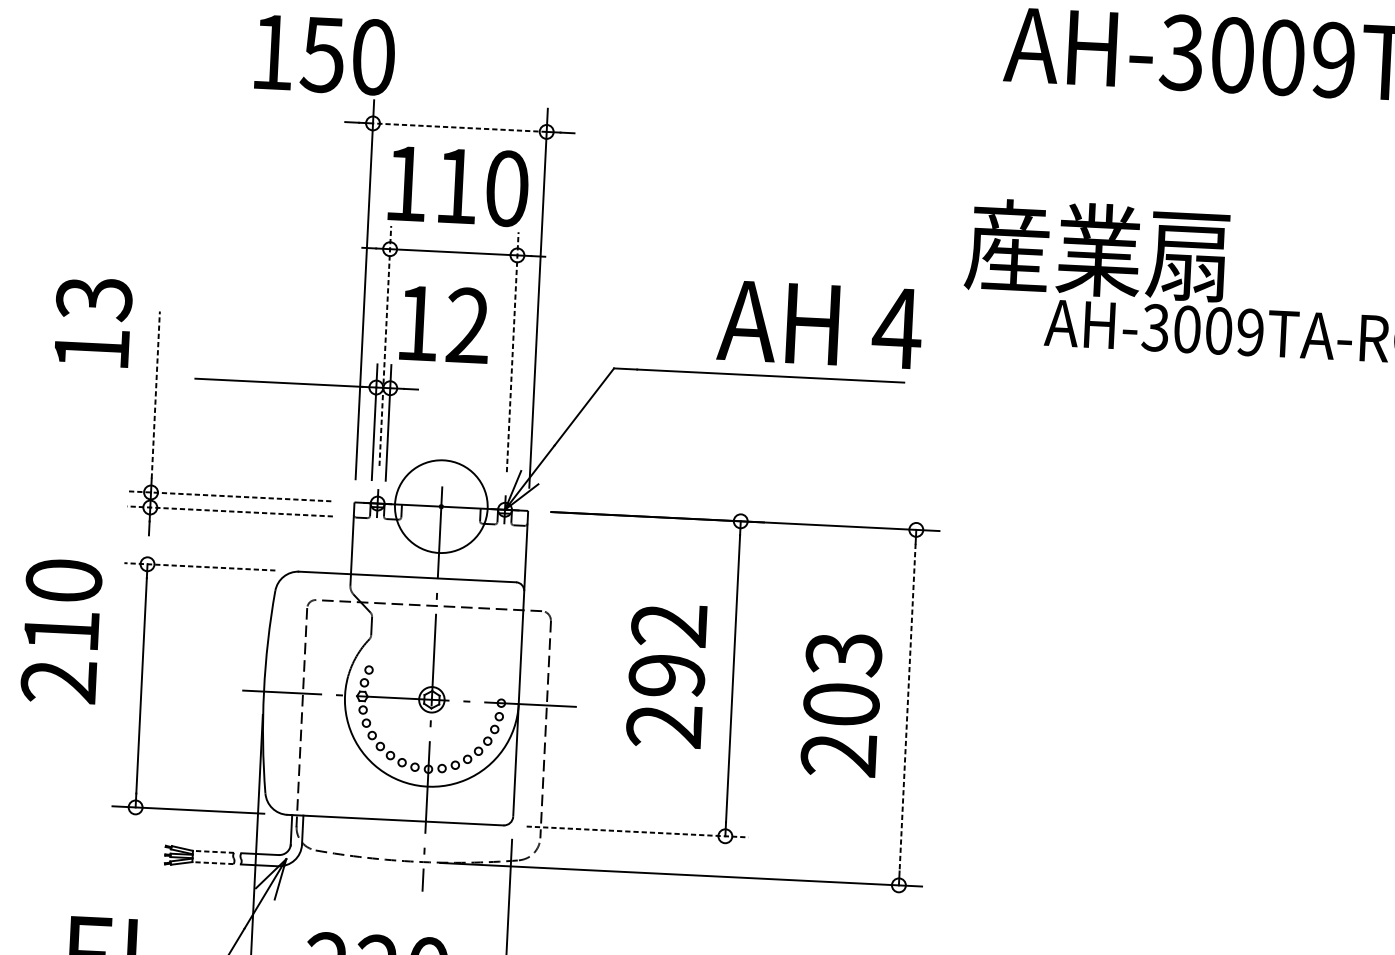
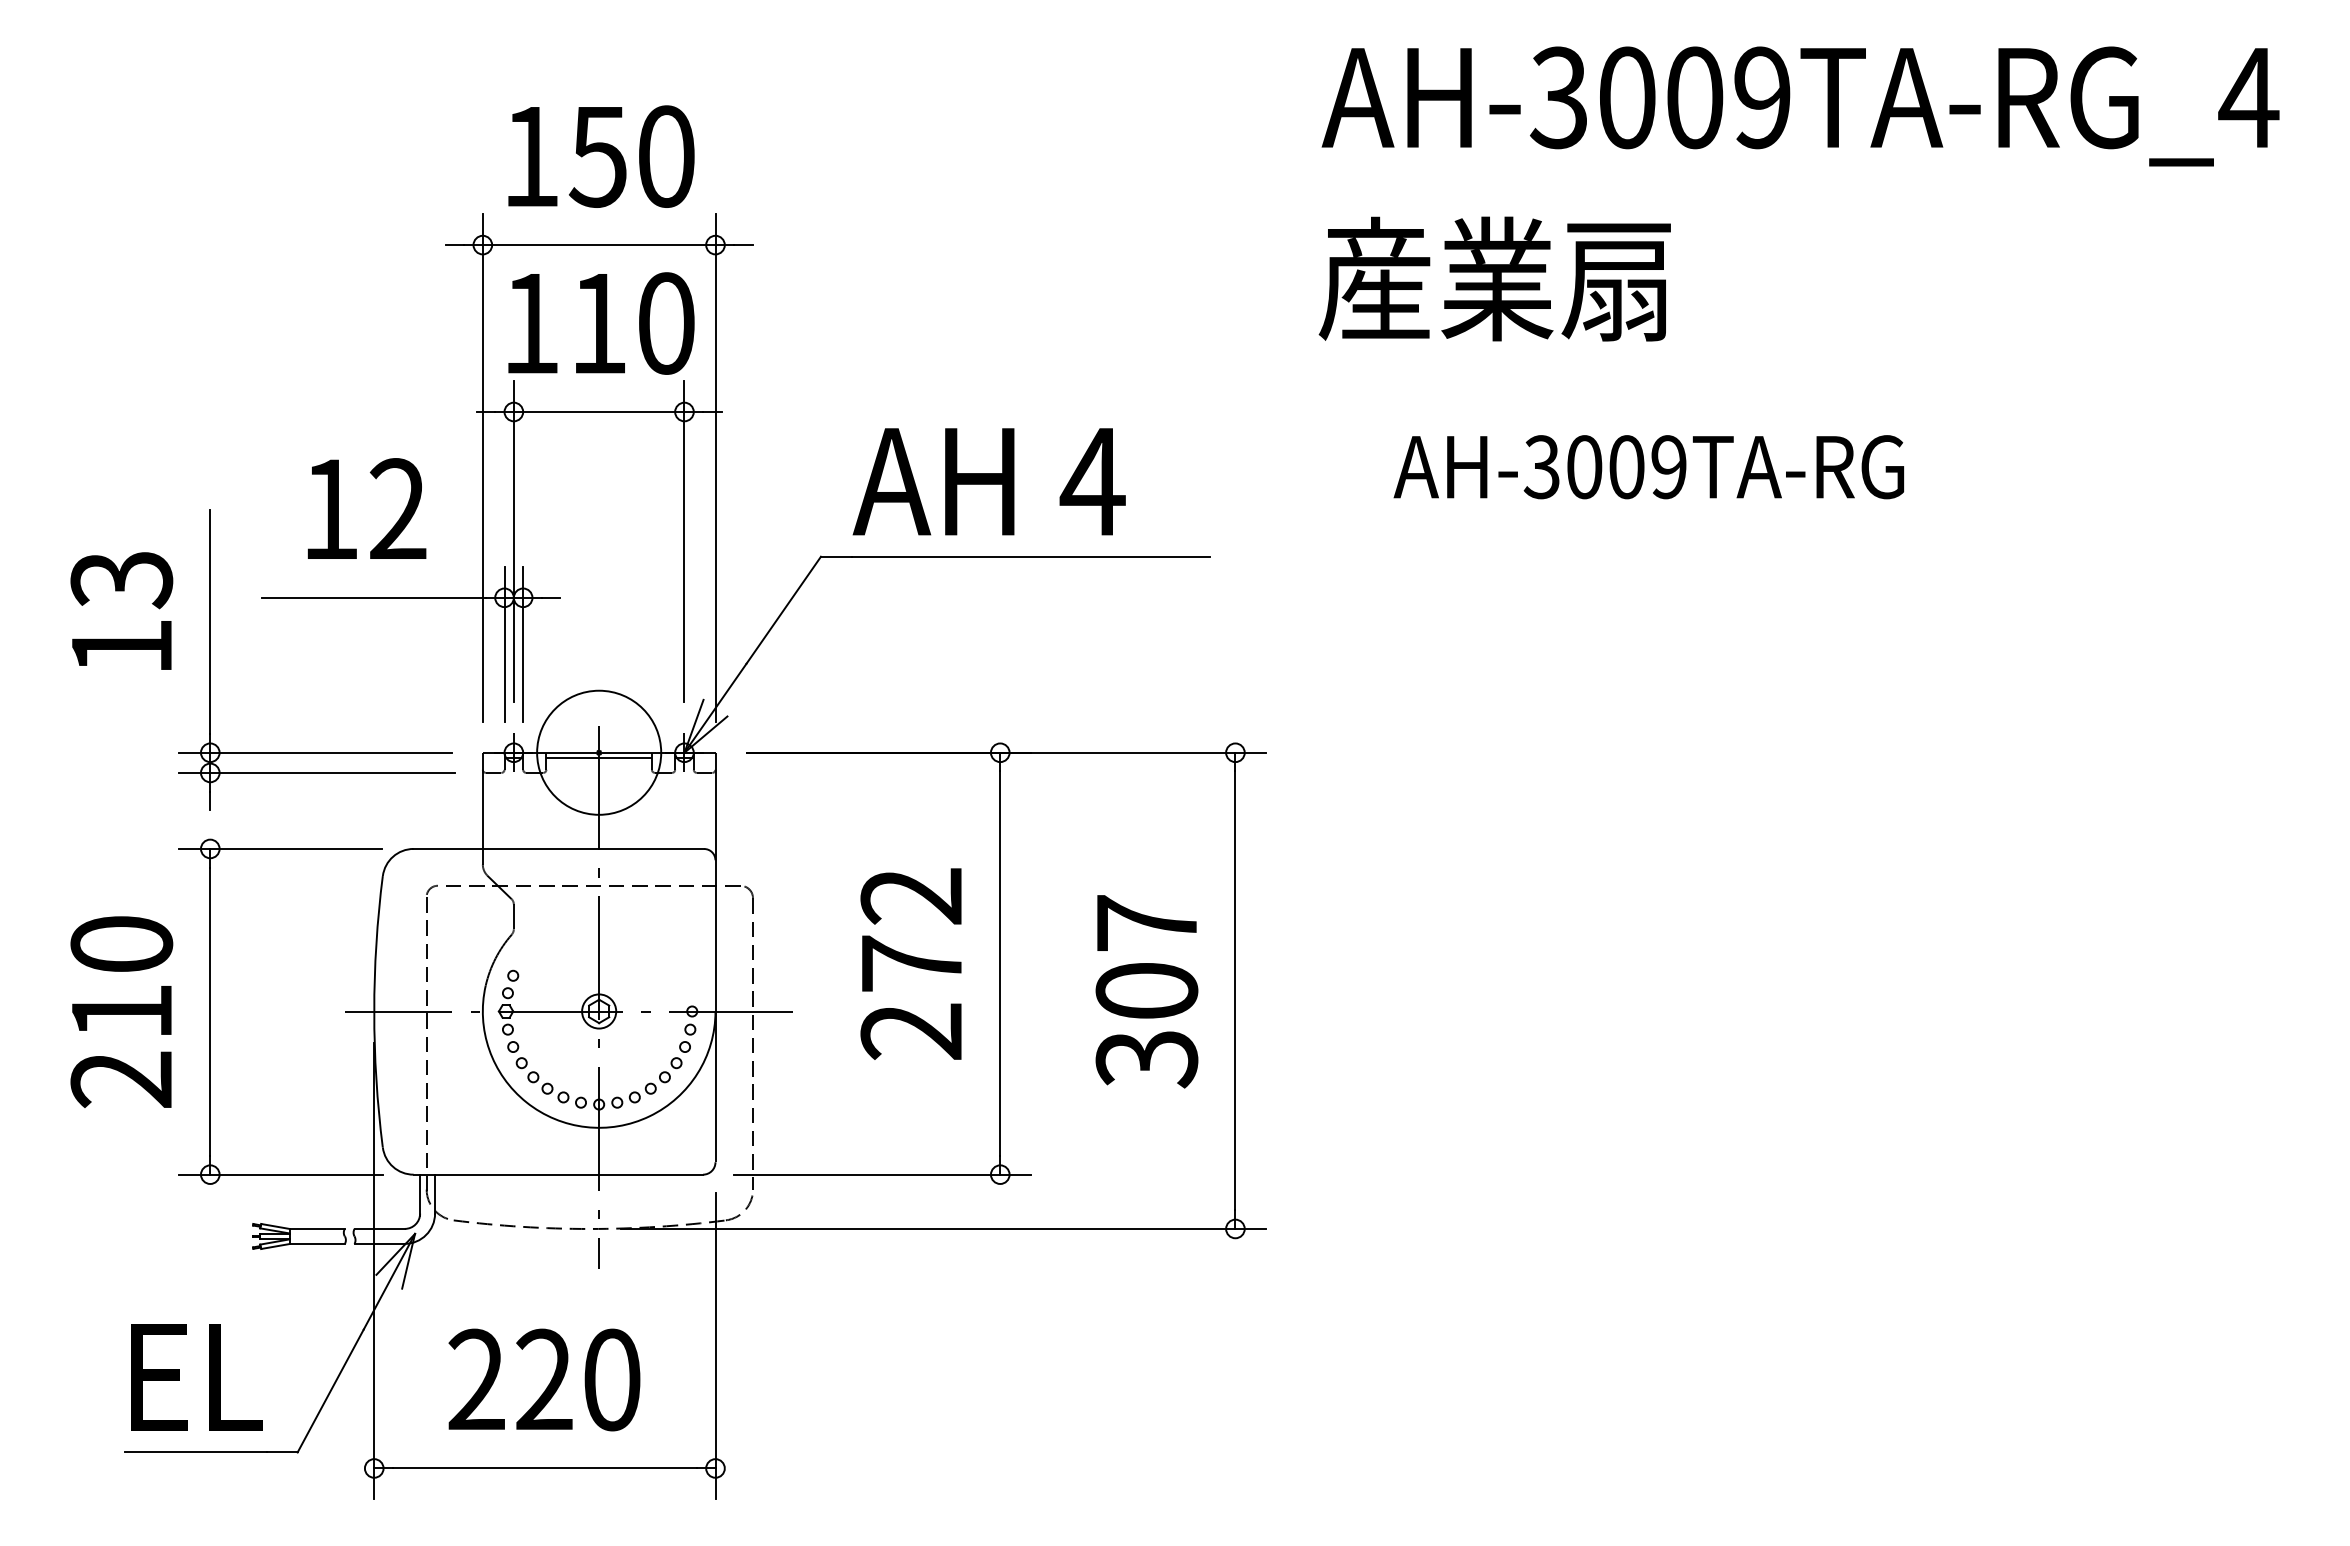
text: (325, 54) -> (601, 156), moved
line: (459, 127) -> (598, 245), dashed -> solid
text: (1096, 249) -> (1494, 278), moved
text: (92, 321) -> (121, 610), moved
text: (444, 324) -> (366, 508), moved
text: (819, 324) -> (988, 481), moved
line: (385, 345) -> (513, 541), dashed -> solid
line: (512, 352) -> (684, 541), dashed -> solid
line: (155, 395) -> (210, 622), dashed -> solid
line: (229, 496) -> (315, 752), dashed -> solid
line: (440, 510) -> (598, 757), added
line: (230, 511) -> (317, 772), dashed -> solid
line: (199, 566) -> (279, 848), dashed -> solid
text: (61, 630) -> (121, 1011), moved
text: (666, 675) -> (911, 963), 292 -> 272
text: (841, 704) -> (1146, 991), 203 -> 307
line: (907, 708) -> (1235, 991), dashed -> solid
line: (637, 831) -> (882, 1174), dashed -> solid
line: (213, 851) -> (317, 1228), dashed -> solid
line: (213, 863) -> (317, 1244), dashed -> solid

